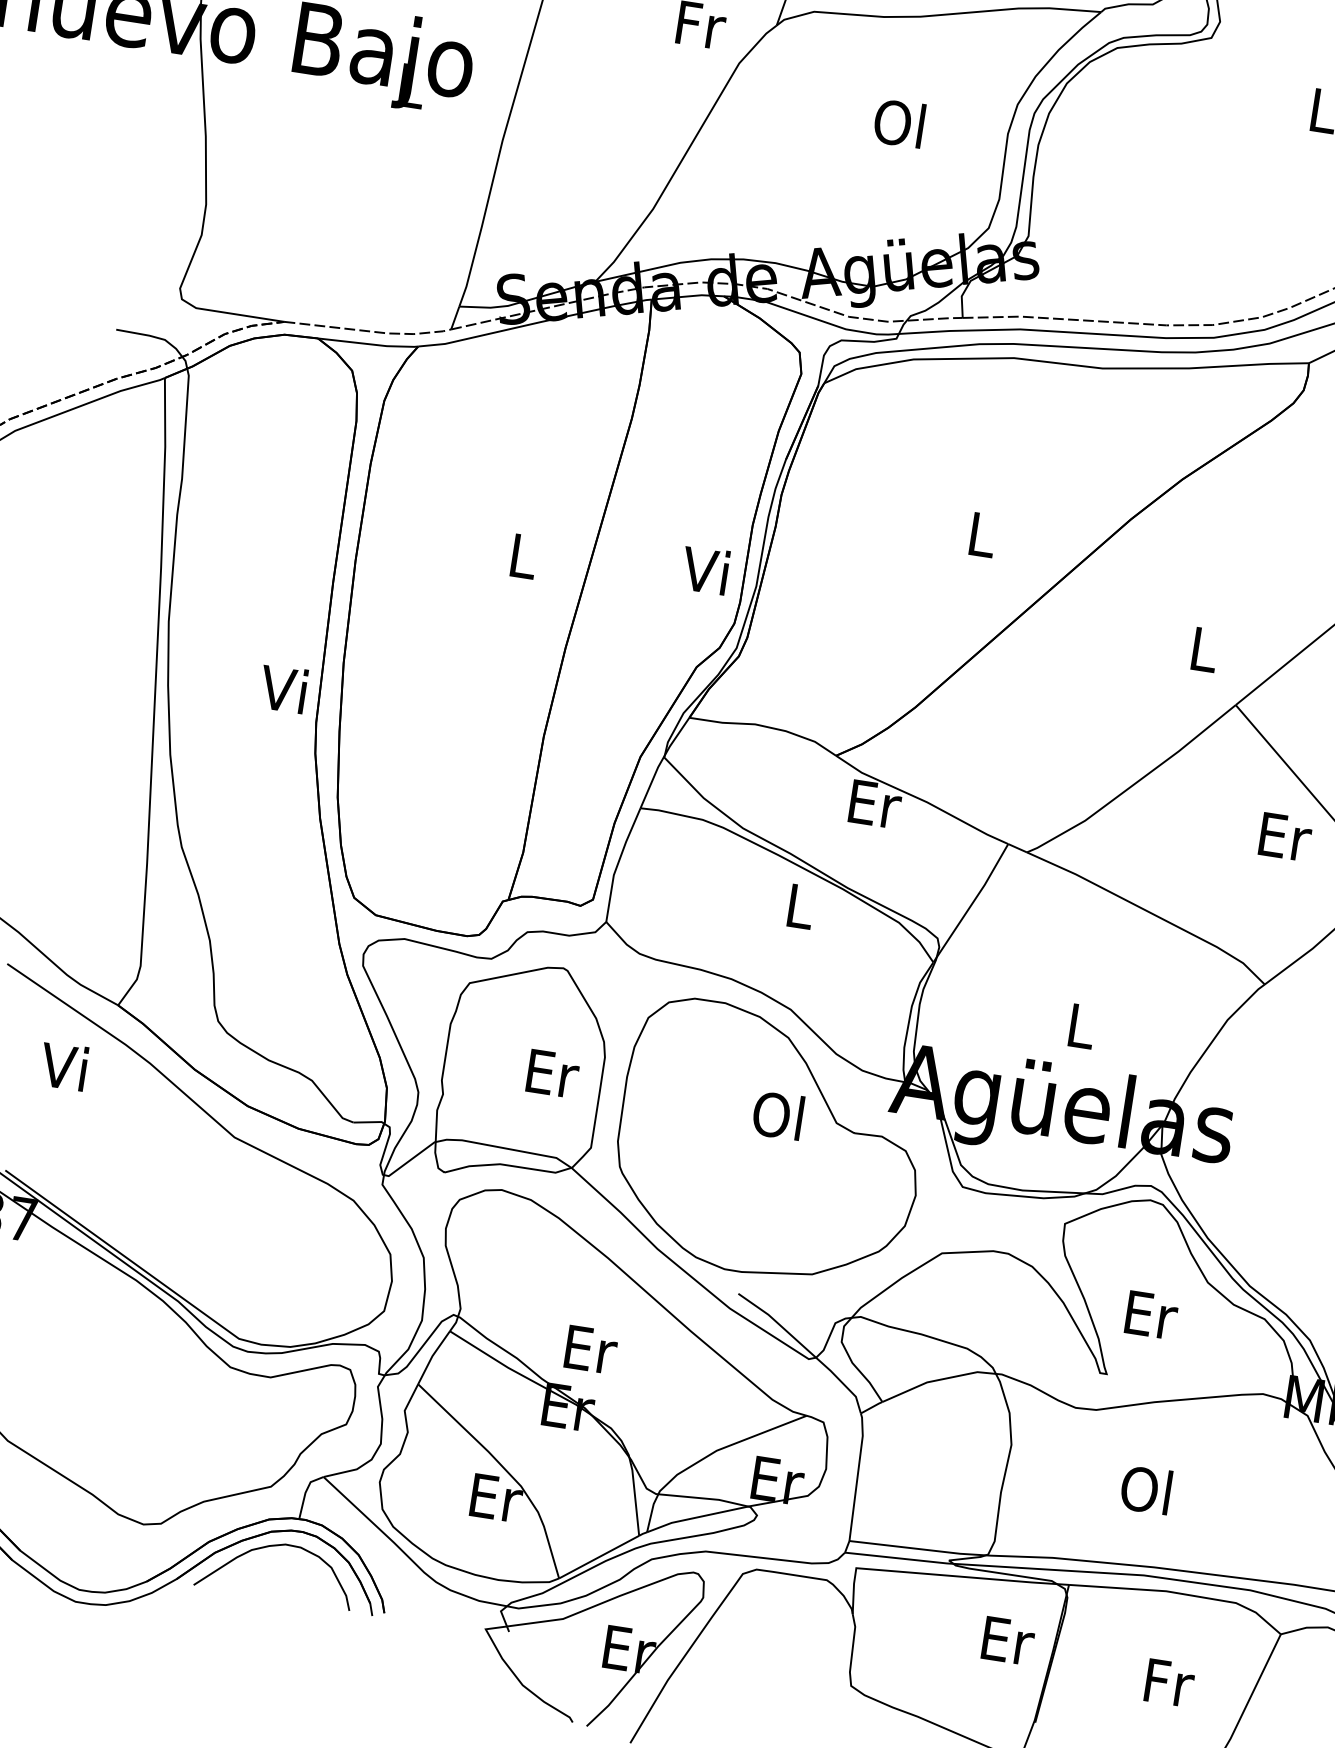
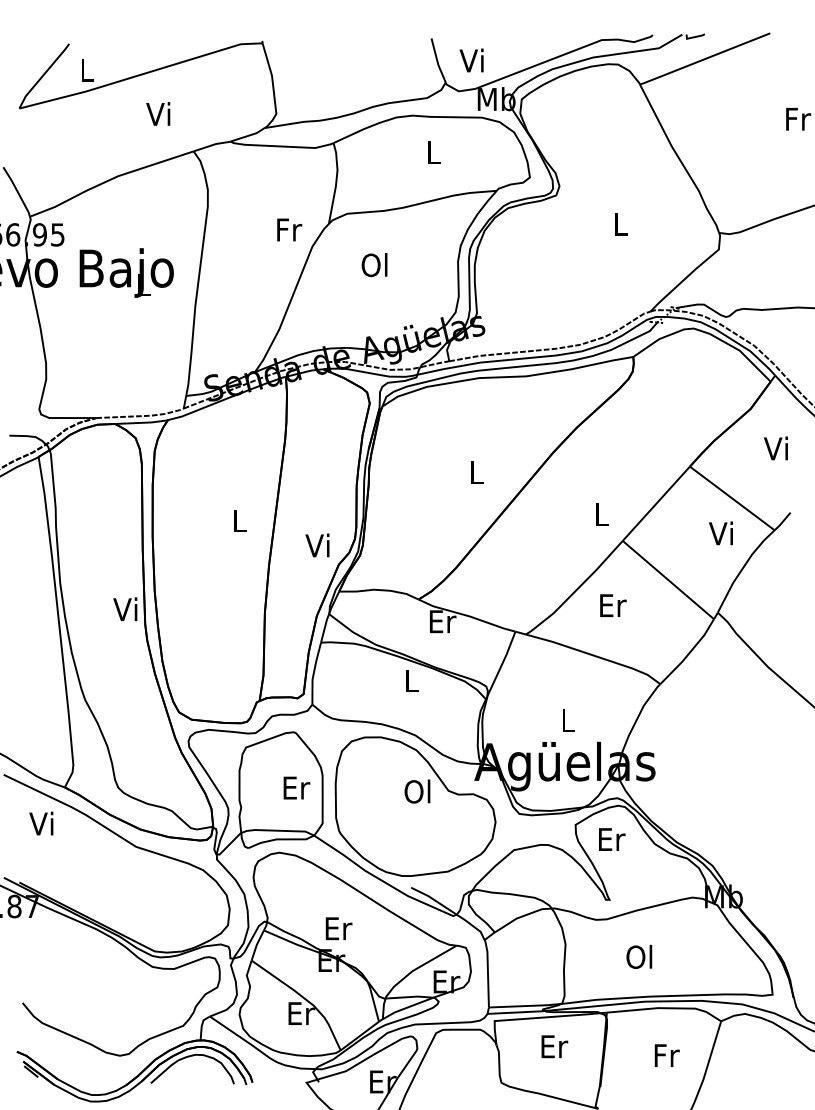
text: (899, 124) -> (374, 265), moved
text: (705, 570) -> (317, 545), moved
text: (1285, 836) -> (613, 605), moved
text: (1152, 1315) -> (612, 839), moved
text: (1007, 1640) -> (554, 1046), moved

